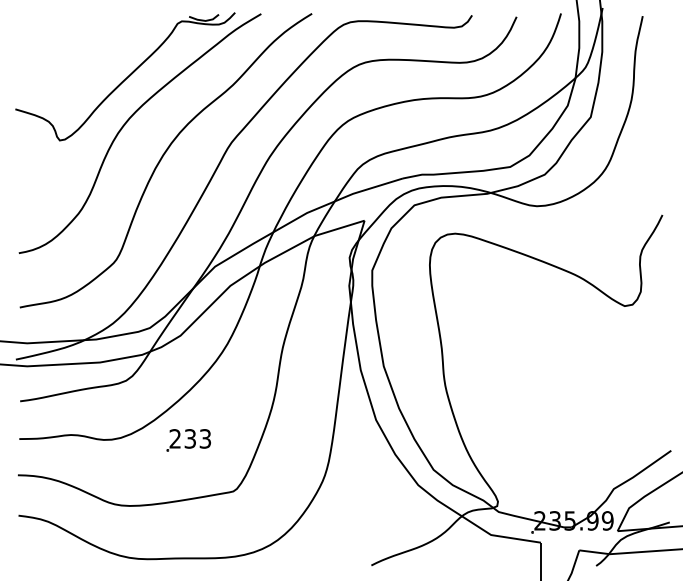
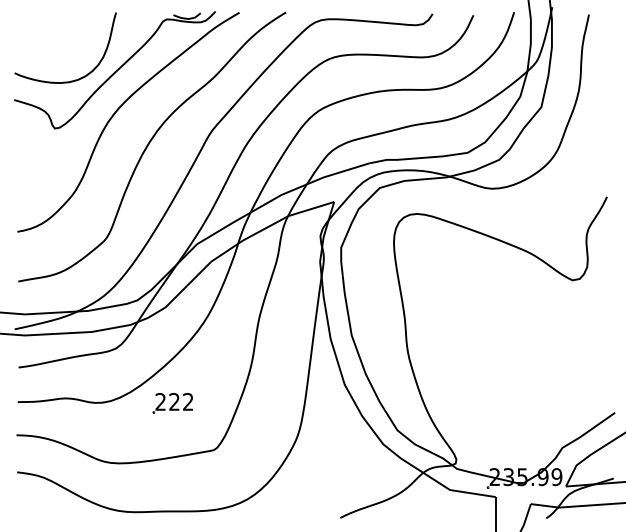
curve: (83, 86) -> (76, 79), added
text: (197, 438) -> (181, 401), 233 -> 222

